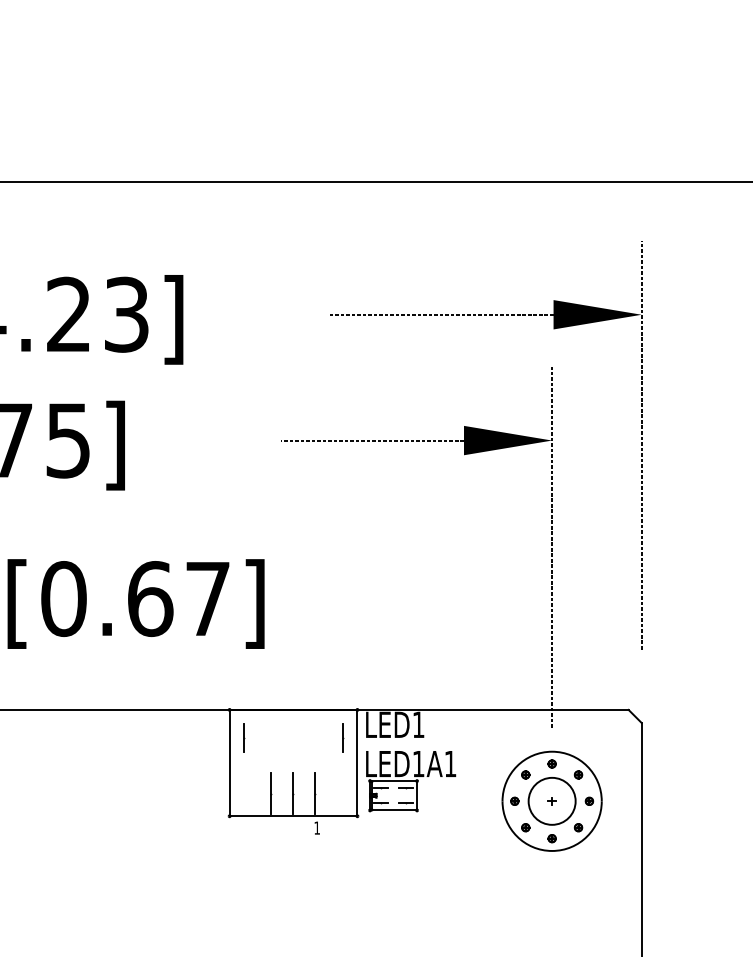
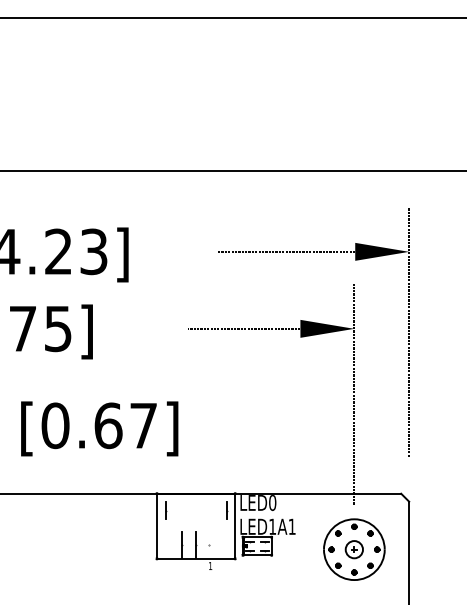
text: (418, 725) -> (272, 503), LED1 -> LED0
line: (315, 792) -> (209, 544), removed
circle: (550, 801) -> (353, 549), size x0.6

